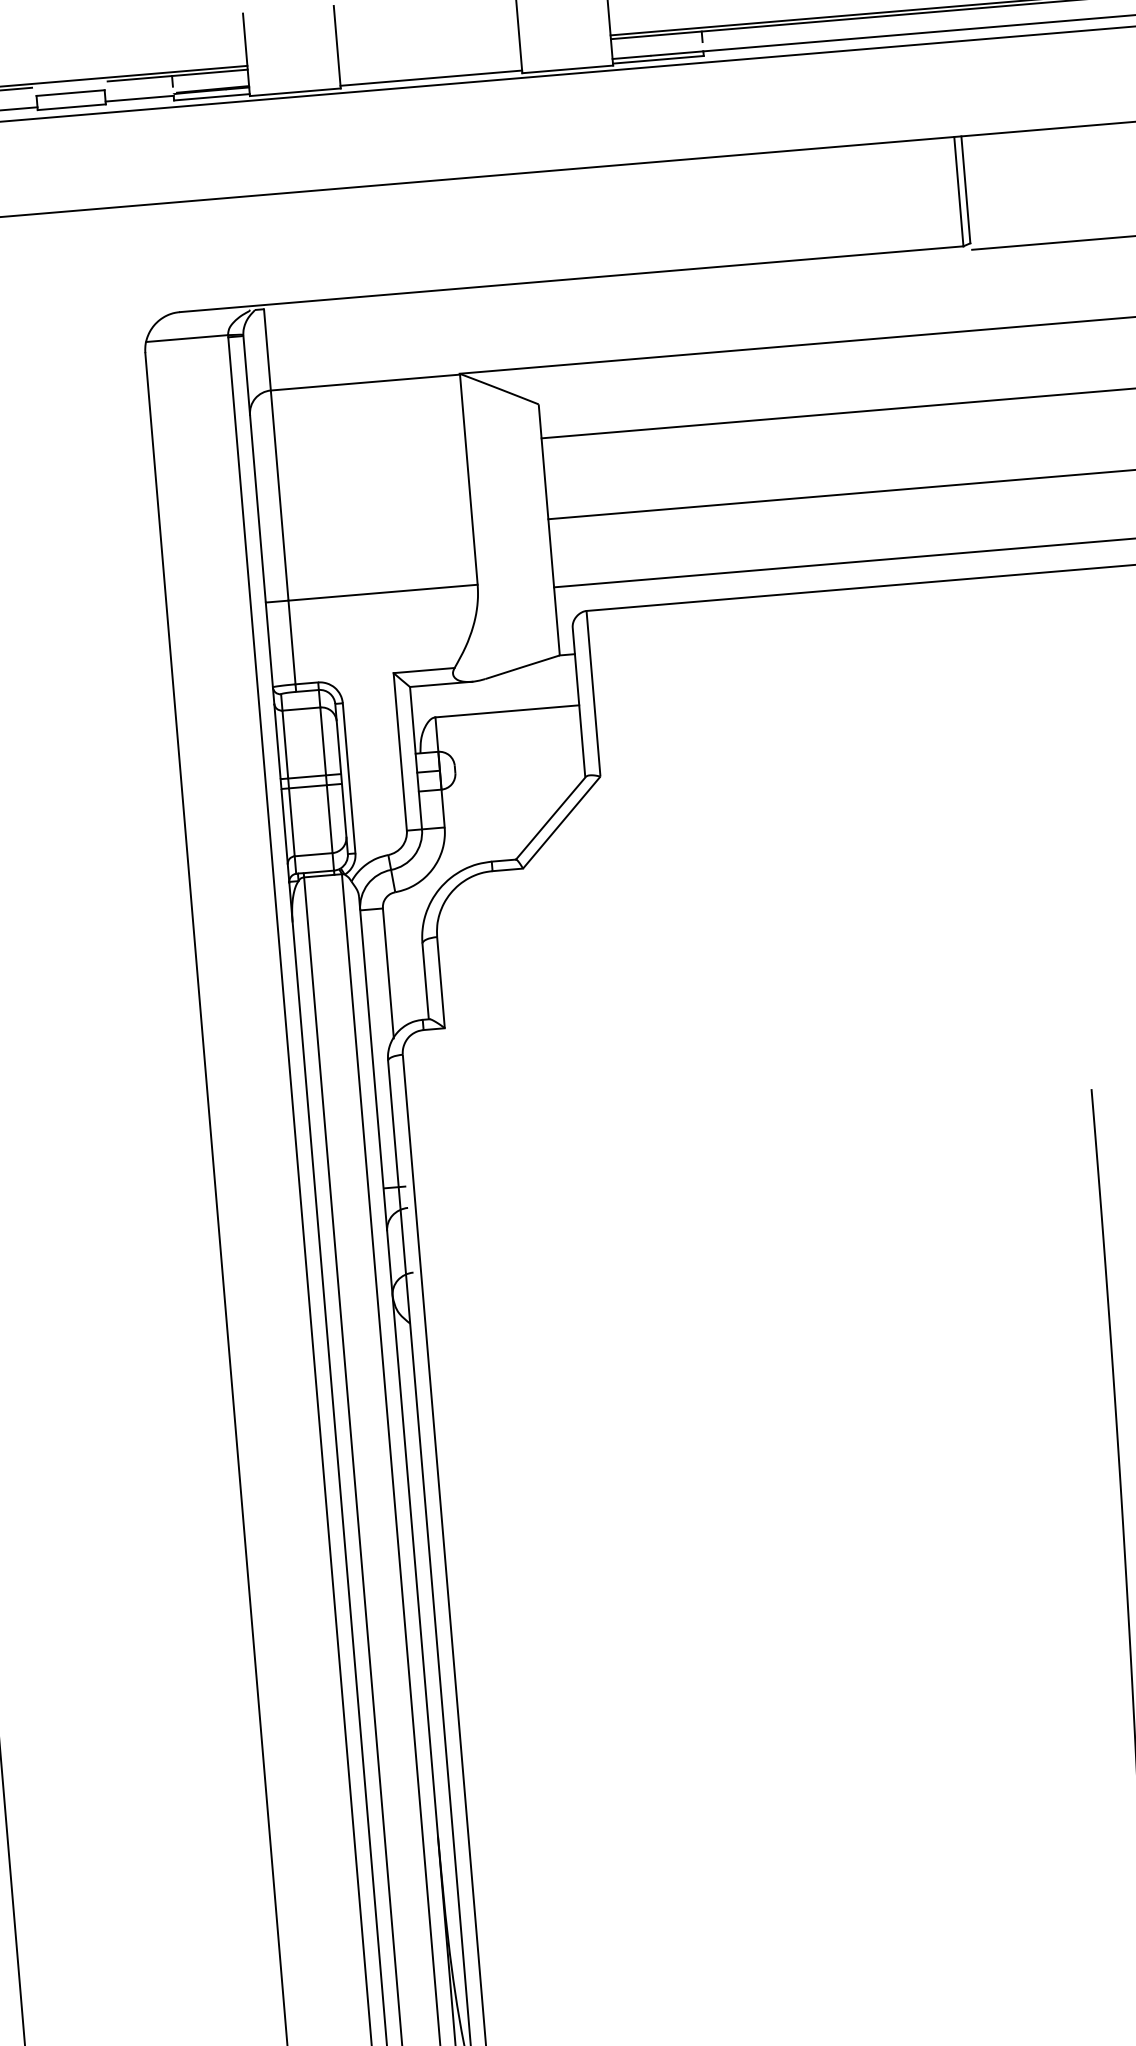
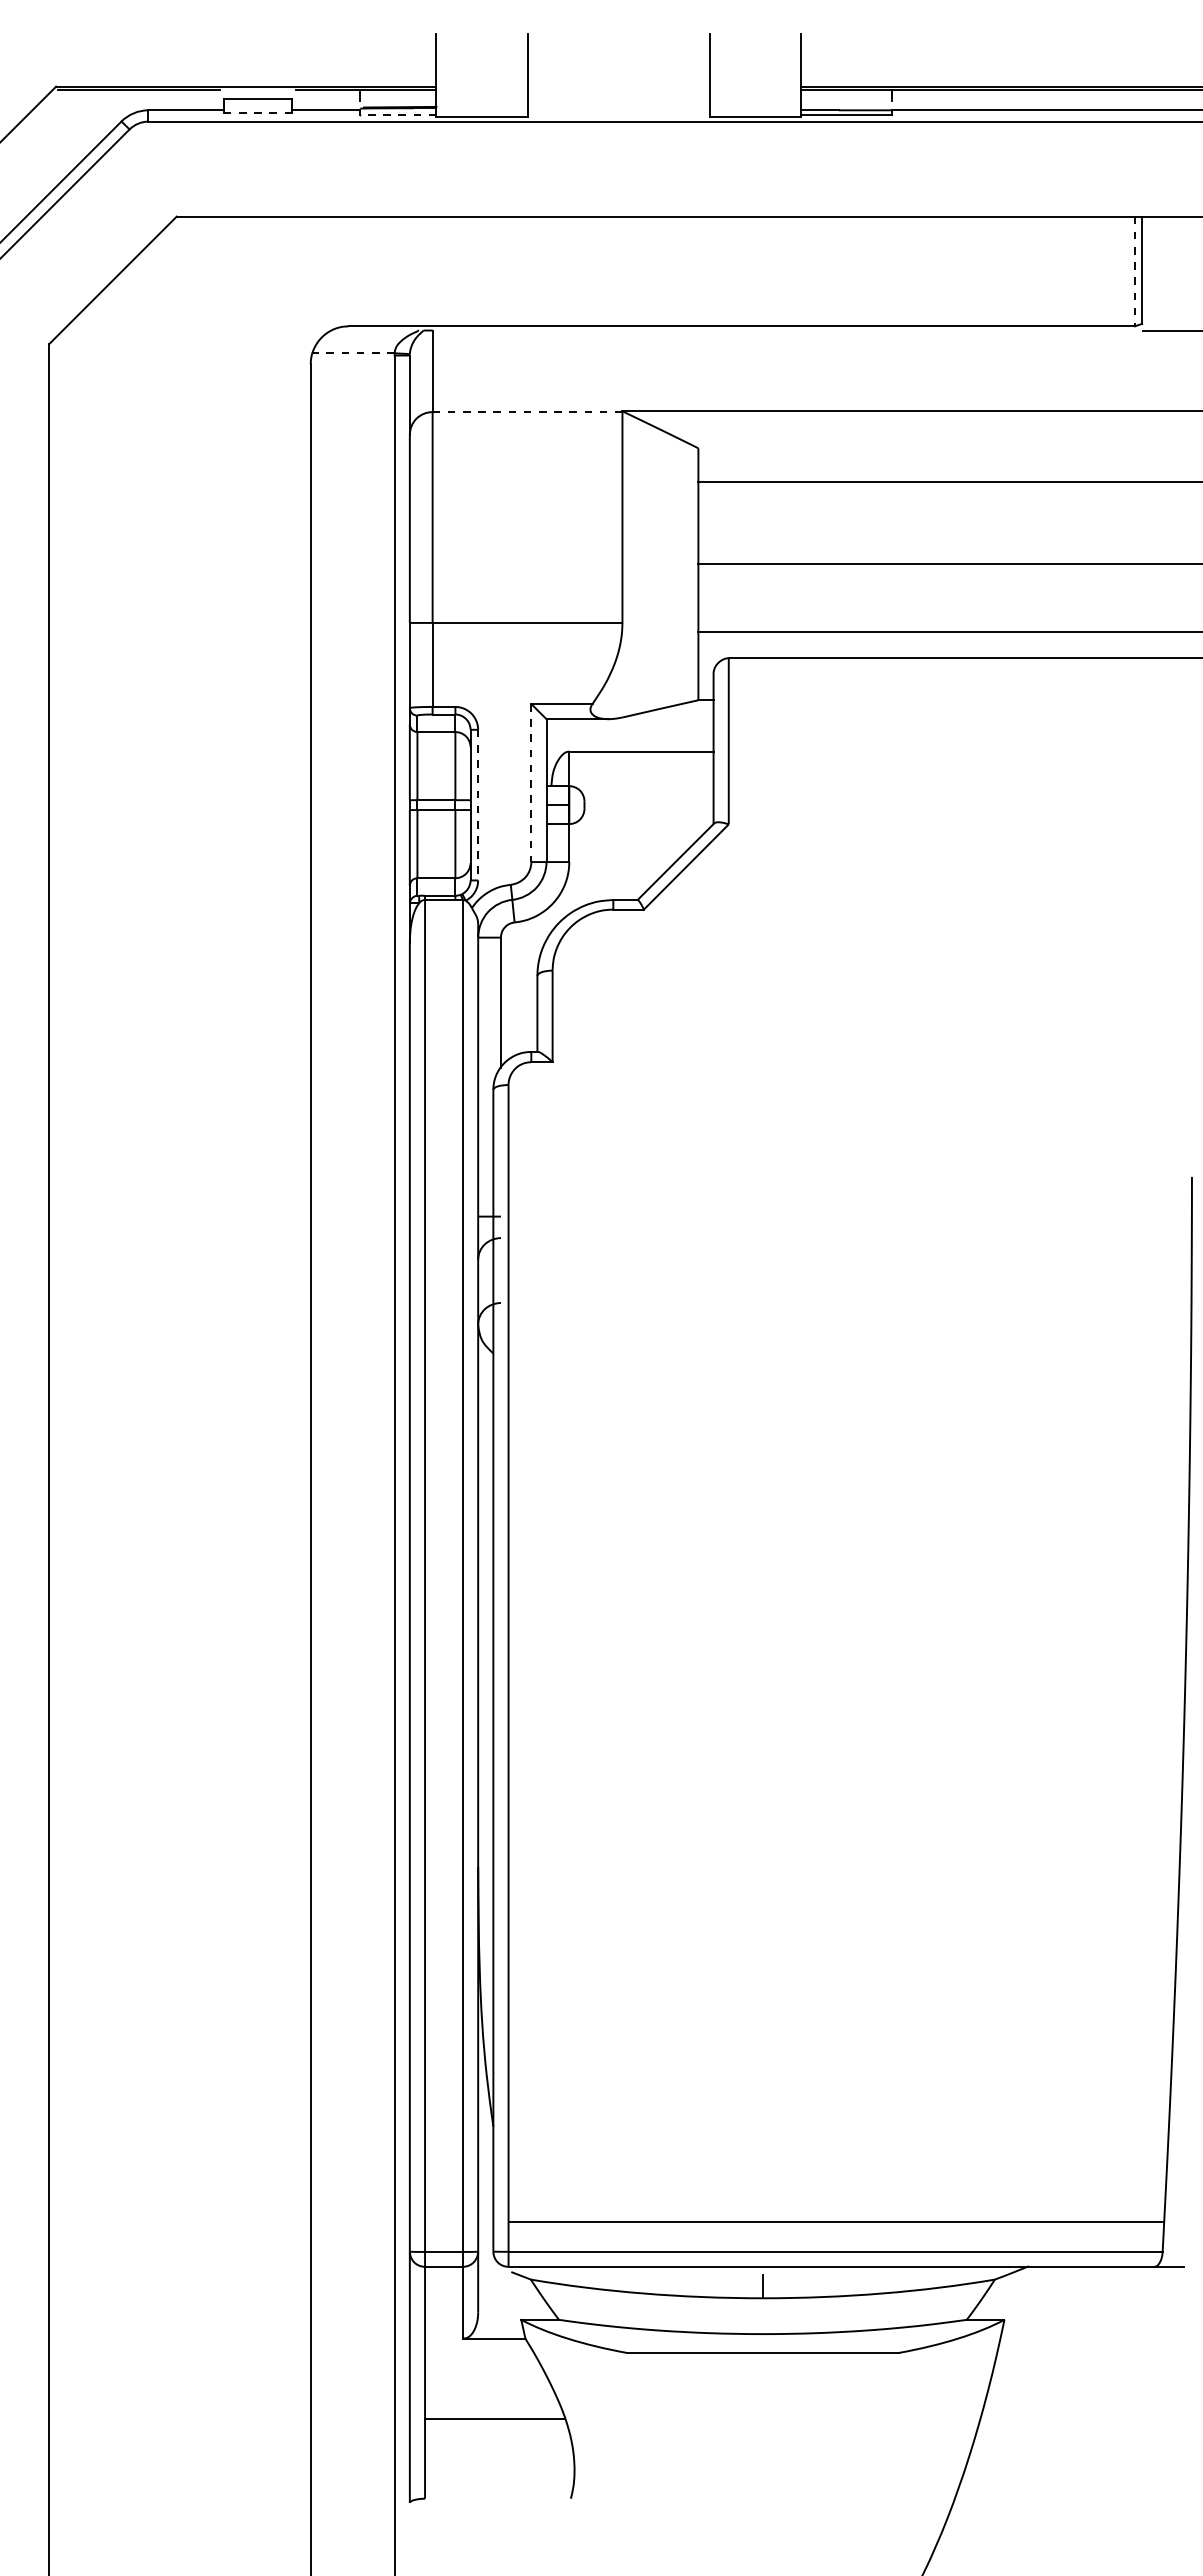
line: (431, 78) -> (618, 114), removed
line: (211, 96) -> (398, 114), solid -> dashed
line: (71, 107) -> (257, 113), solid -> dashed
line: (958, 191) -> (1134, 271), solid -> dashed
line: (187, 338) -> (353, 353), solid -> dashed
line: (365, 382) -> (527, 412), solid -> dashed
line: (400, 752) -> (531, 783), solid -> dashed
line: (349, 778) -> (478, 805), solid -> dashed

